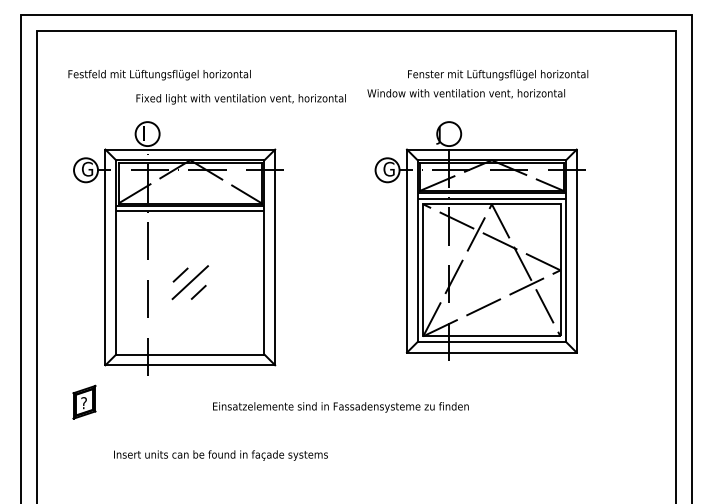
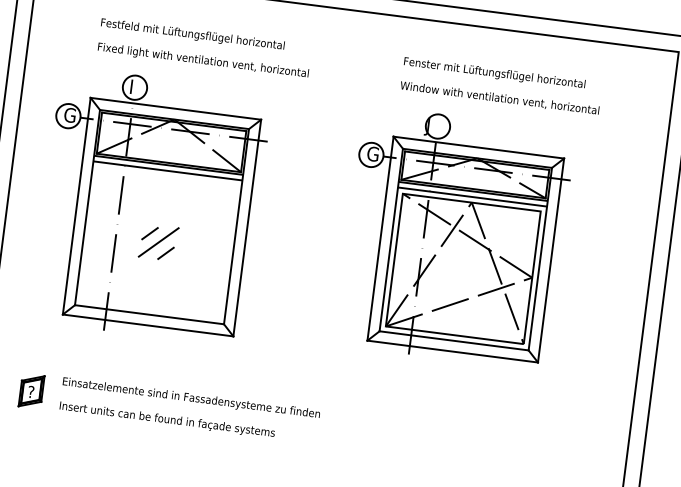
text: (159, 75) -> (192, 35), moved
text: (465, 93) -> (499, 98), moved
text: (240, 99) -> (202, 61), moved
part: (84, 401) -> (31, 390), moved
text: (340, 407) -> (191, 398), moved

